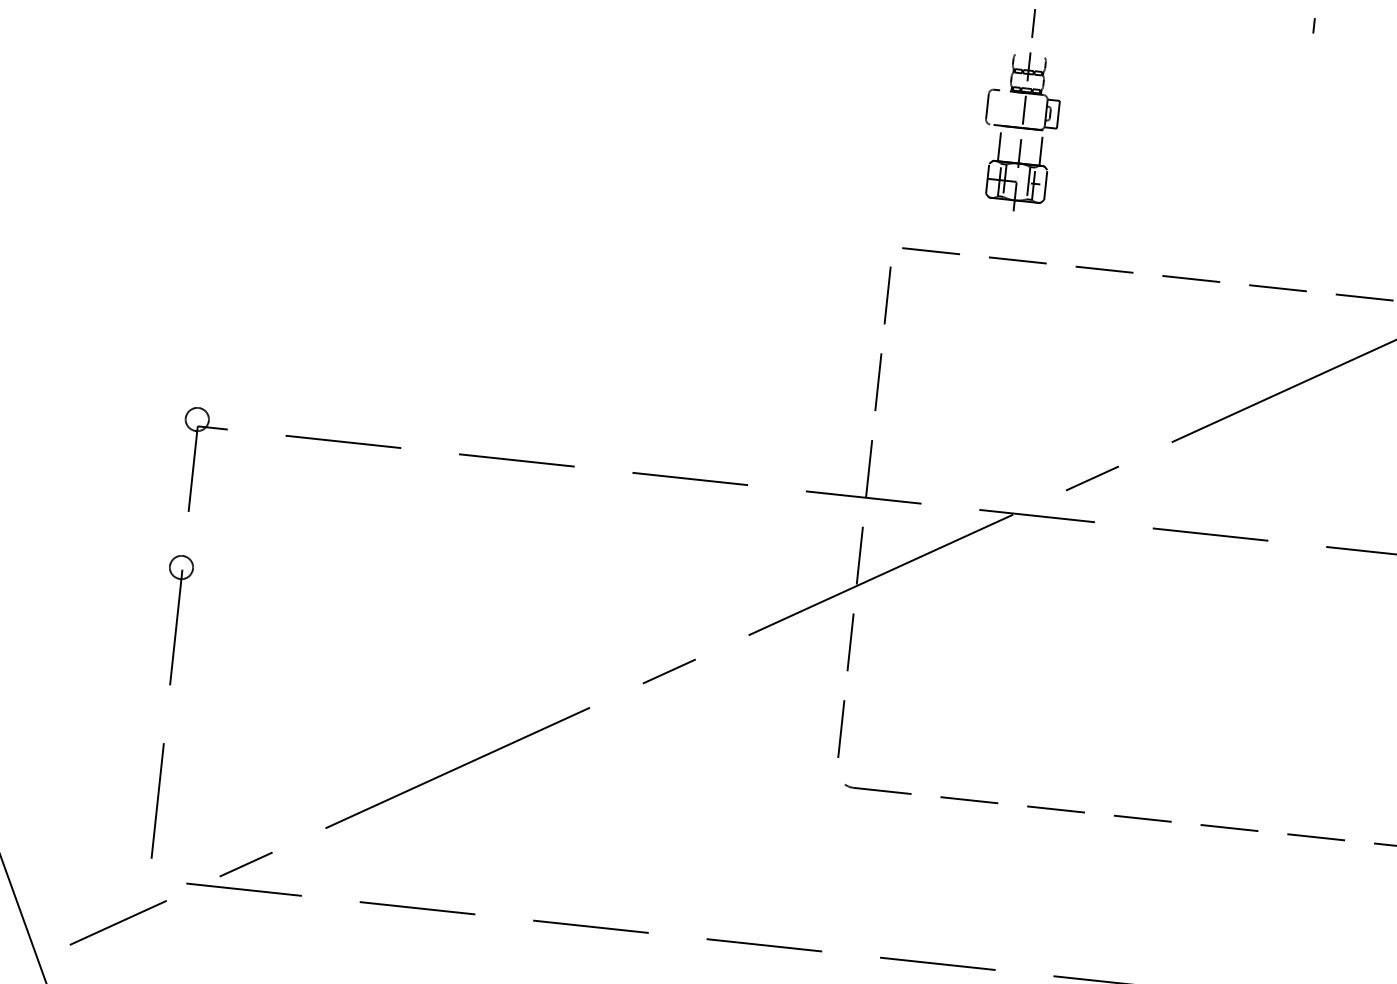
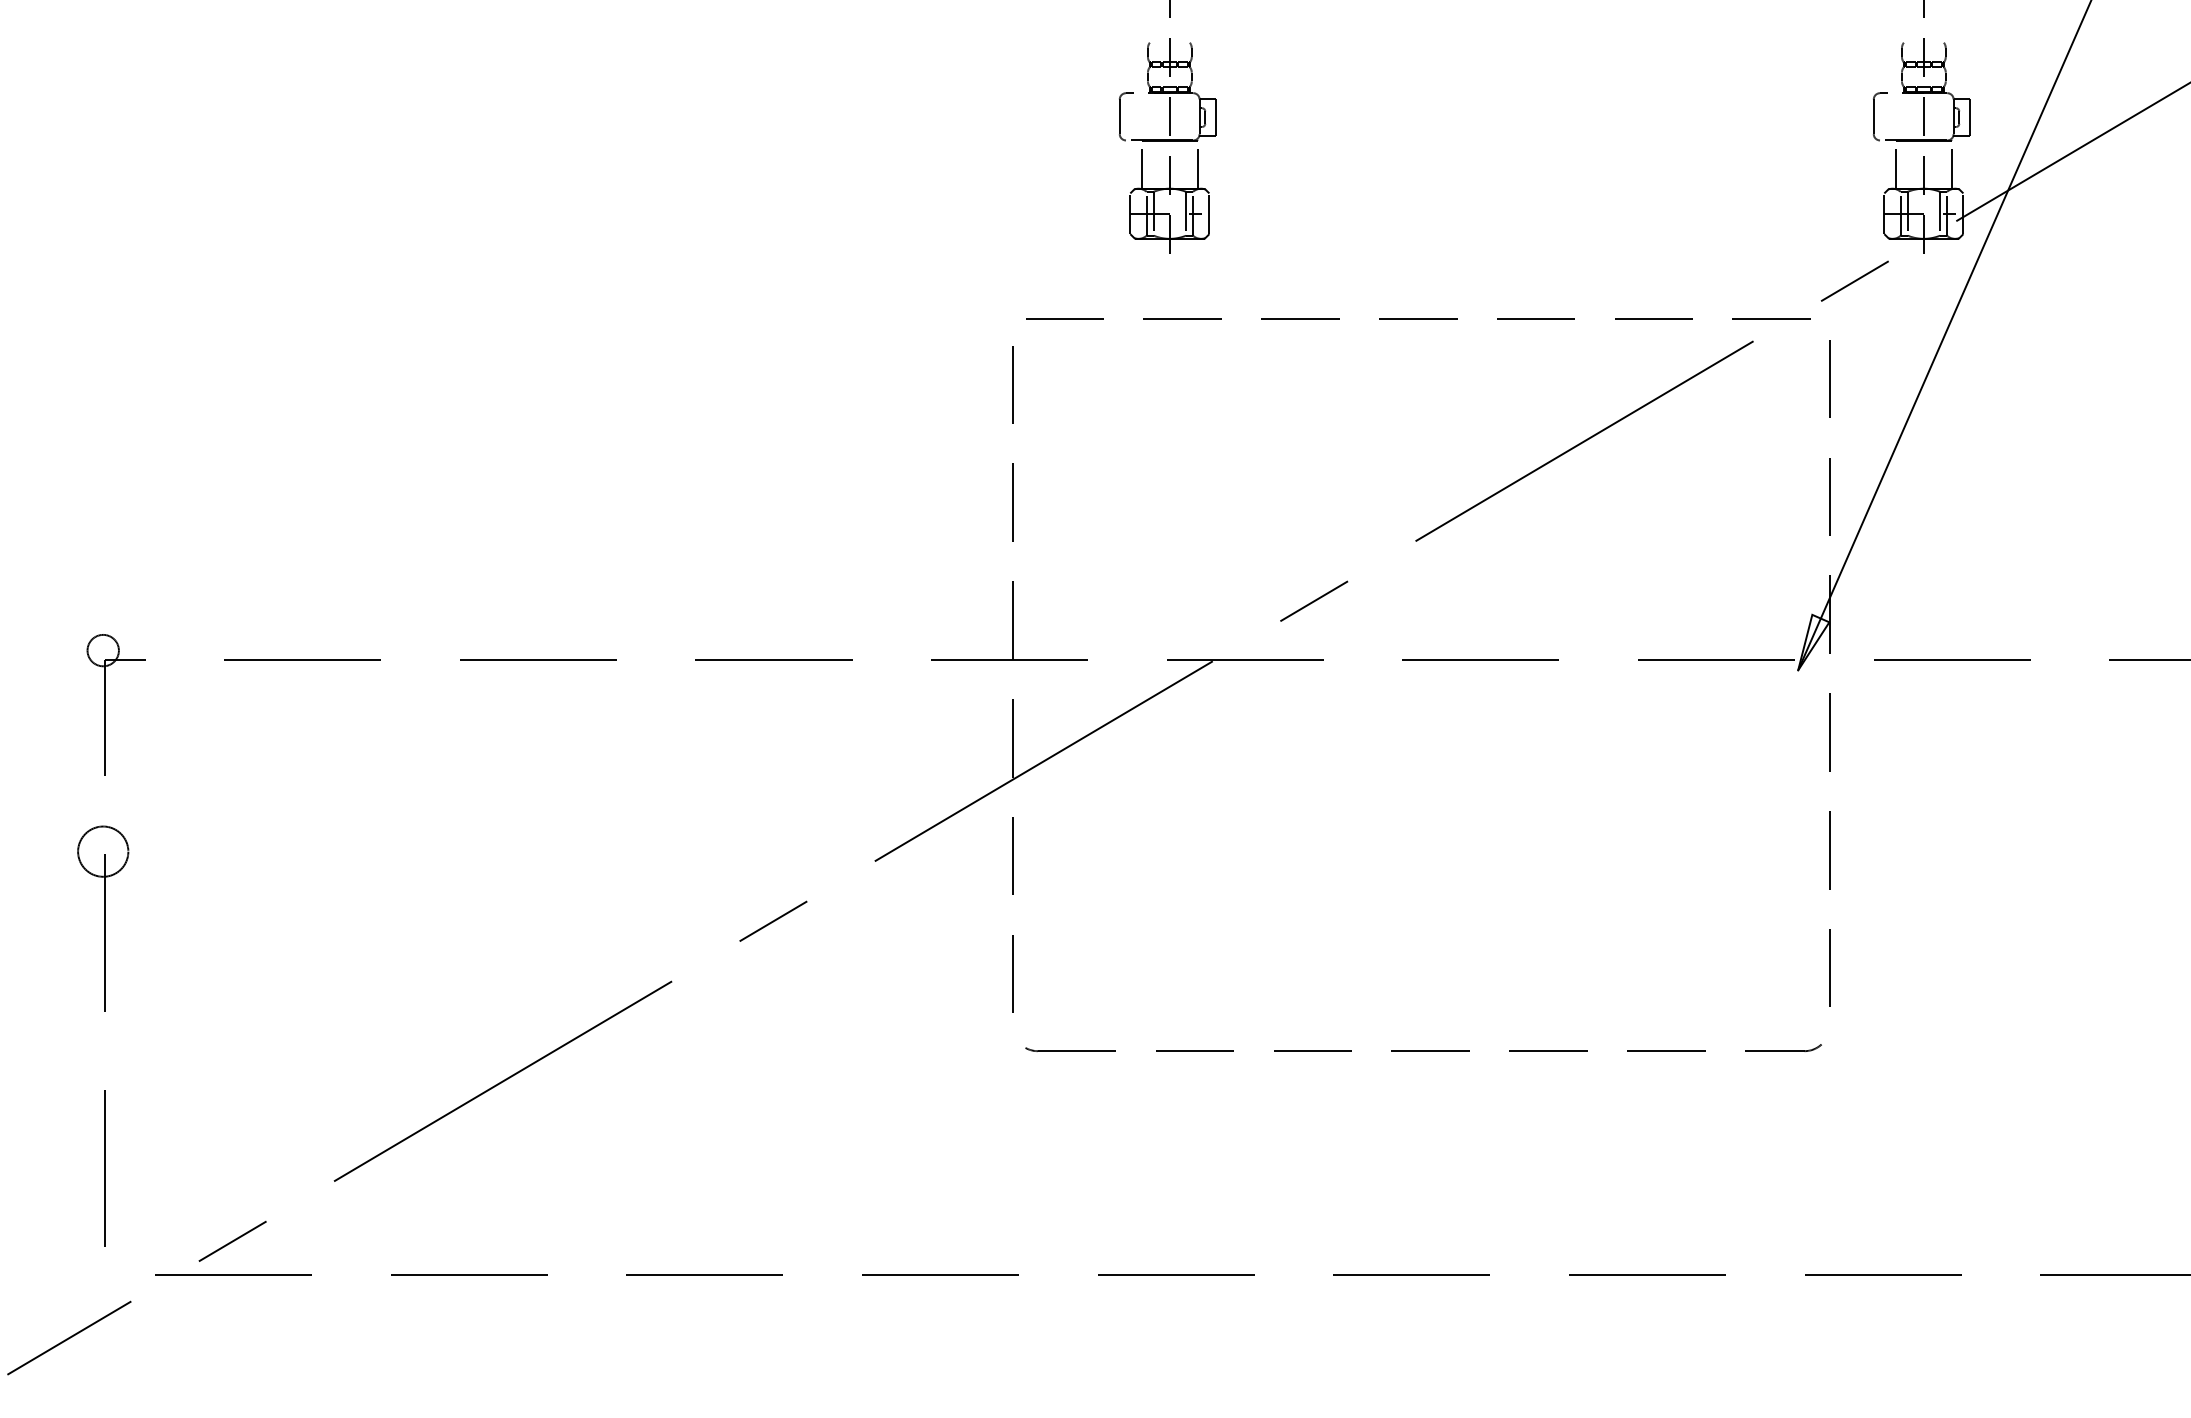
circle: (180, 567) -> (102, 851), size x1.6

